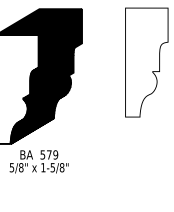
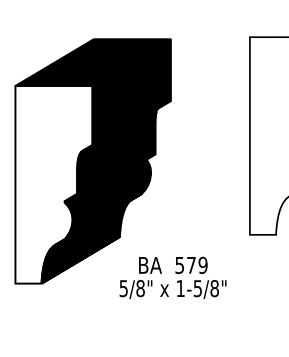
text: (38, 161) -> (171, 277), moved

